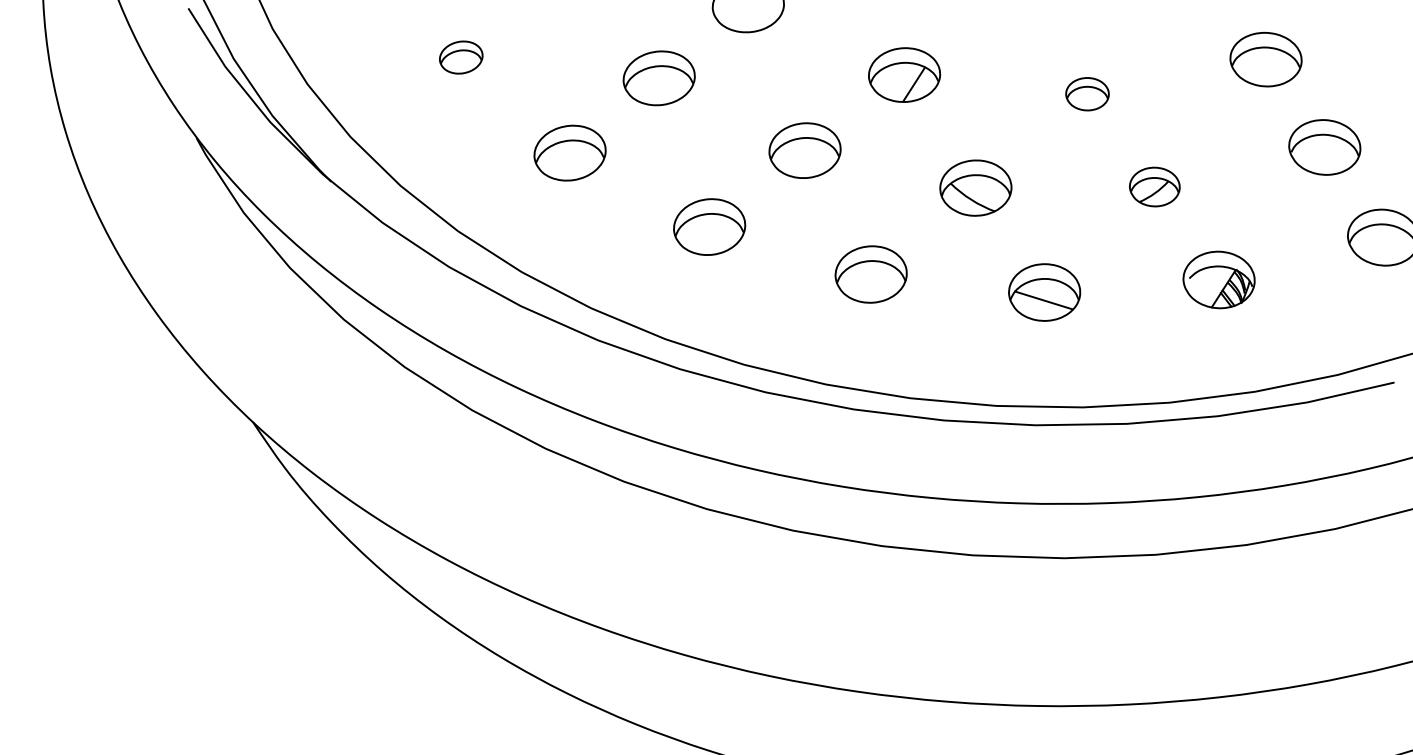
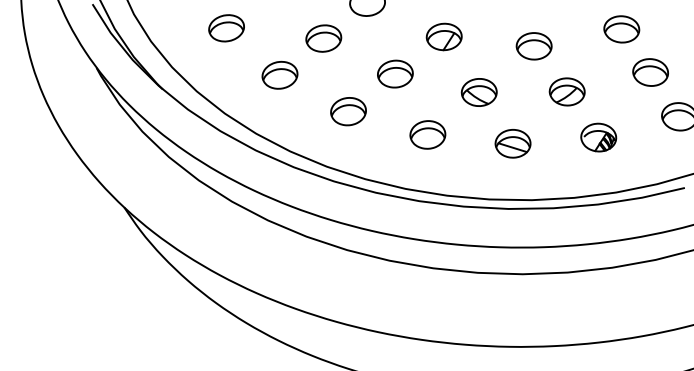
part: (461, 57) -> (226, 28), size x1.67
part: (1086, 94) -> (533, 46), size x1.67
part: (1153, 186) -> (566, 91), size x1.43

